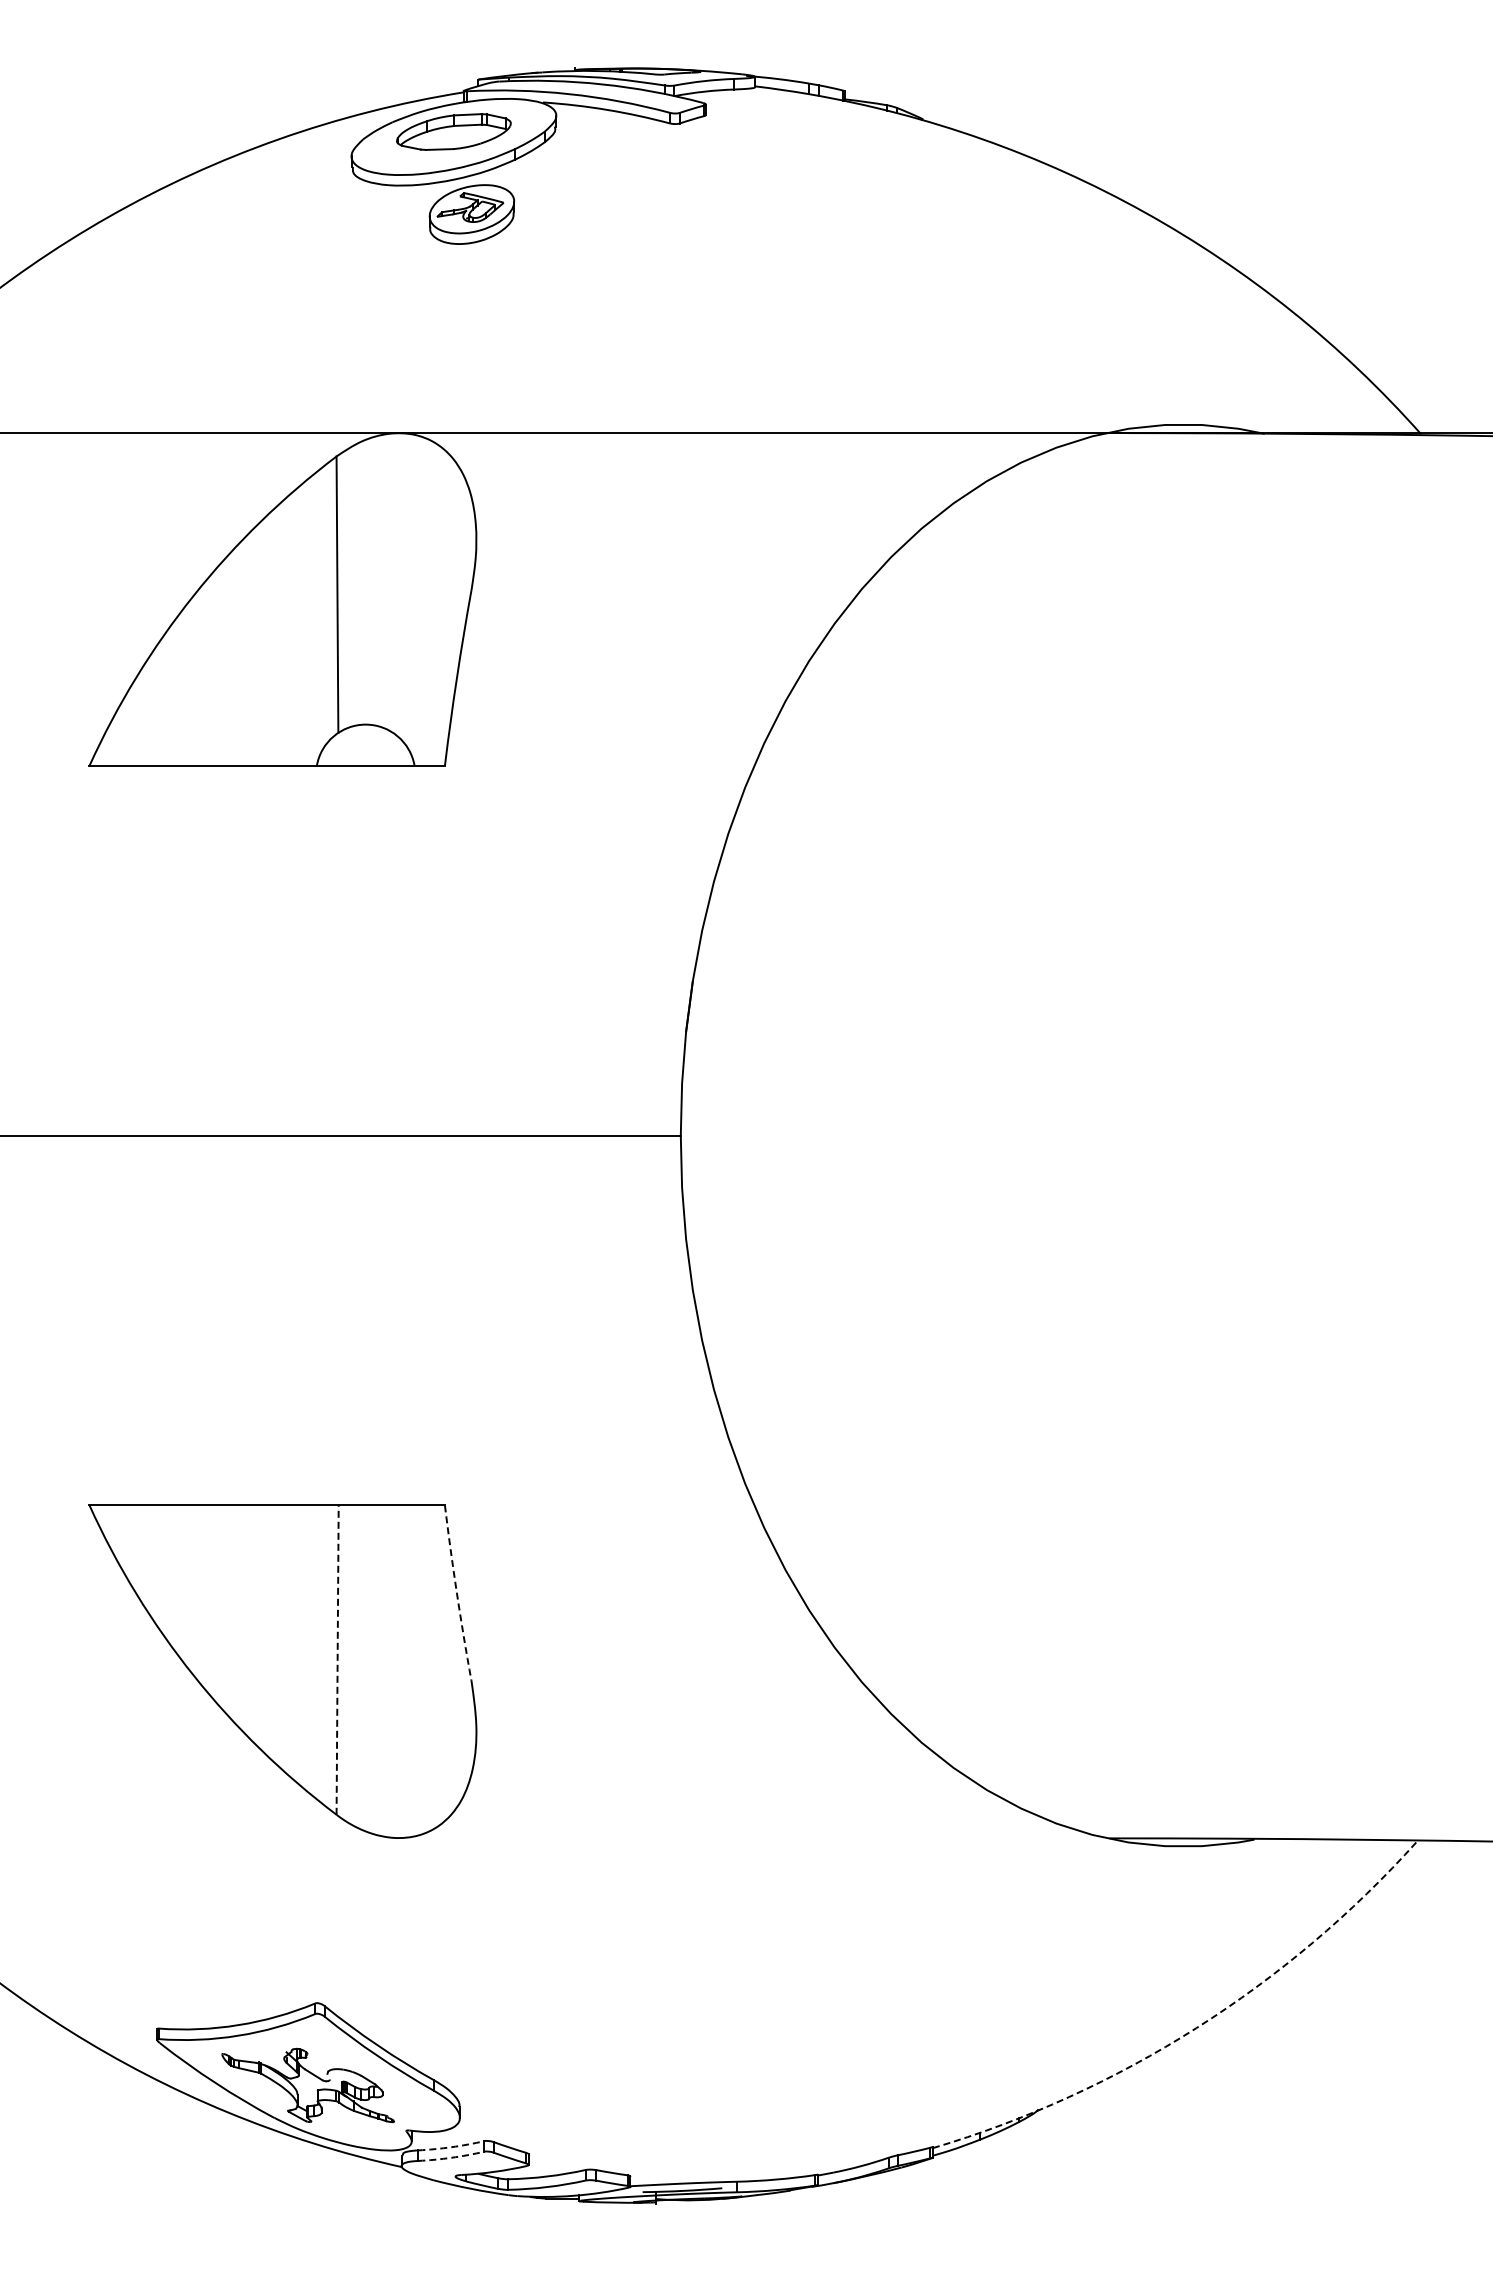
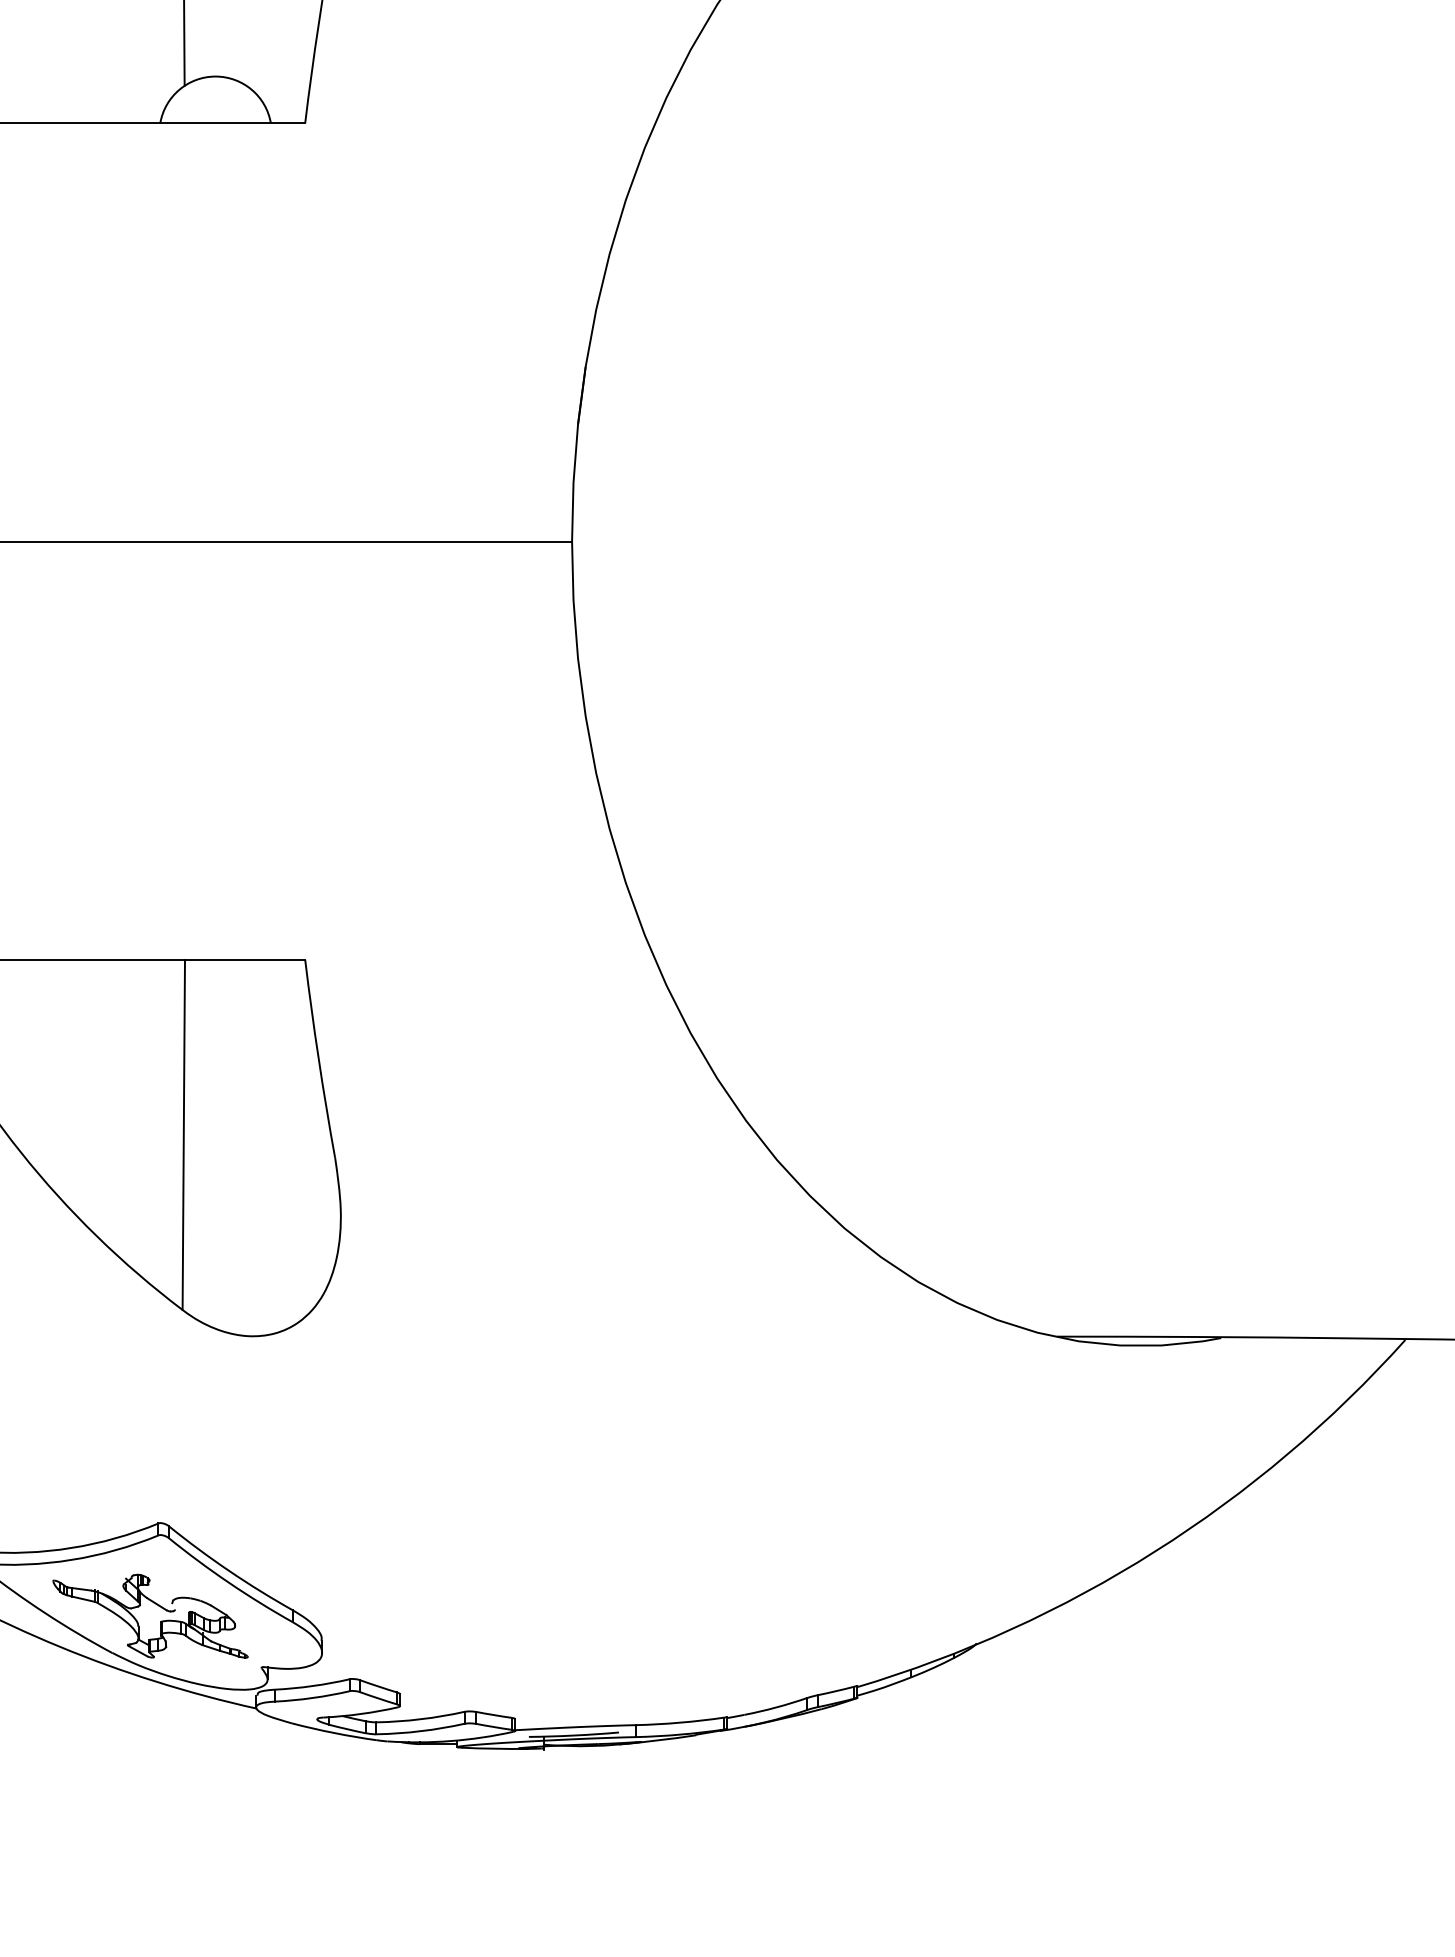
arc: (456, 1593) -> (318, 1059), dashed -> solid
line: (337, 1660) -> (183, 1135), dashed -> solid
arc: (1196, 2028) -> (1155, 1551), dashed -> solid
arc: (451, 2147) -> (312, 1686), dashed -> solid
arc: (451, 2157) -> (312, 1697), dashed -> solid

